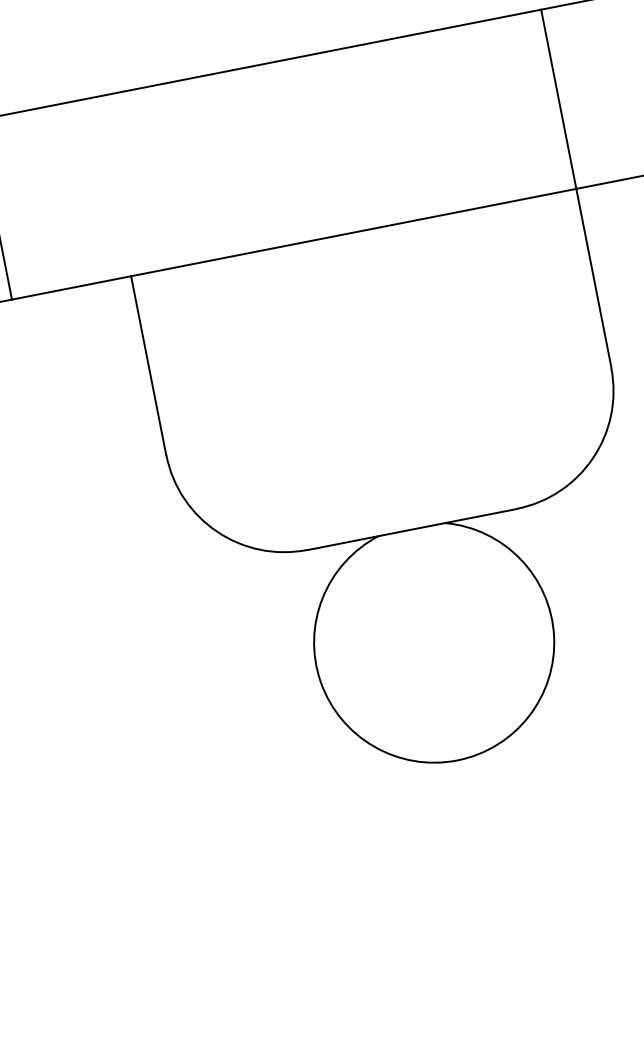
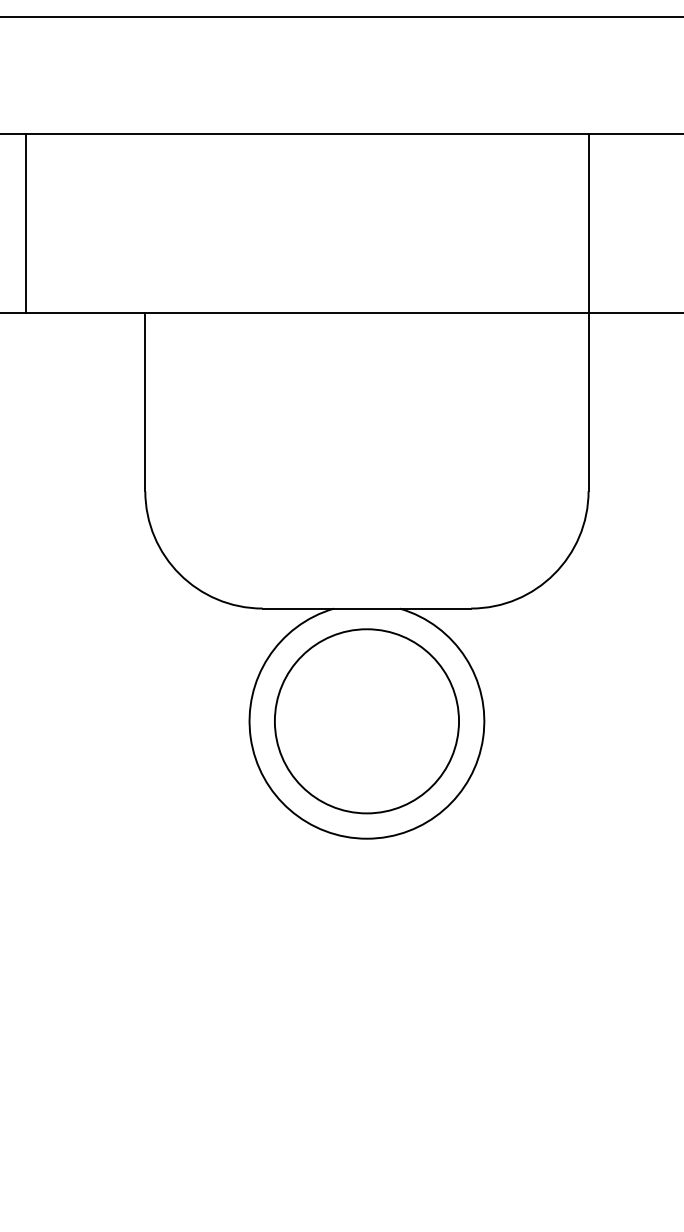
circle: (433, 642) -> (366, 721), added

